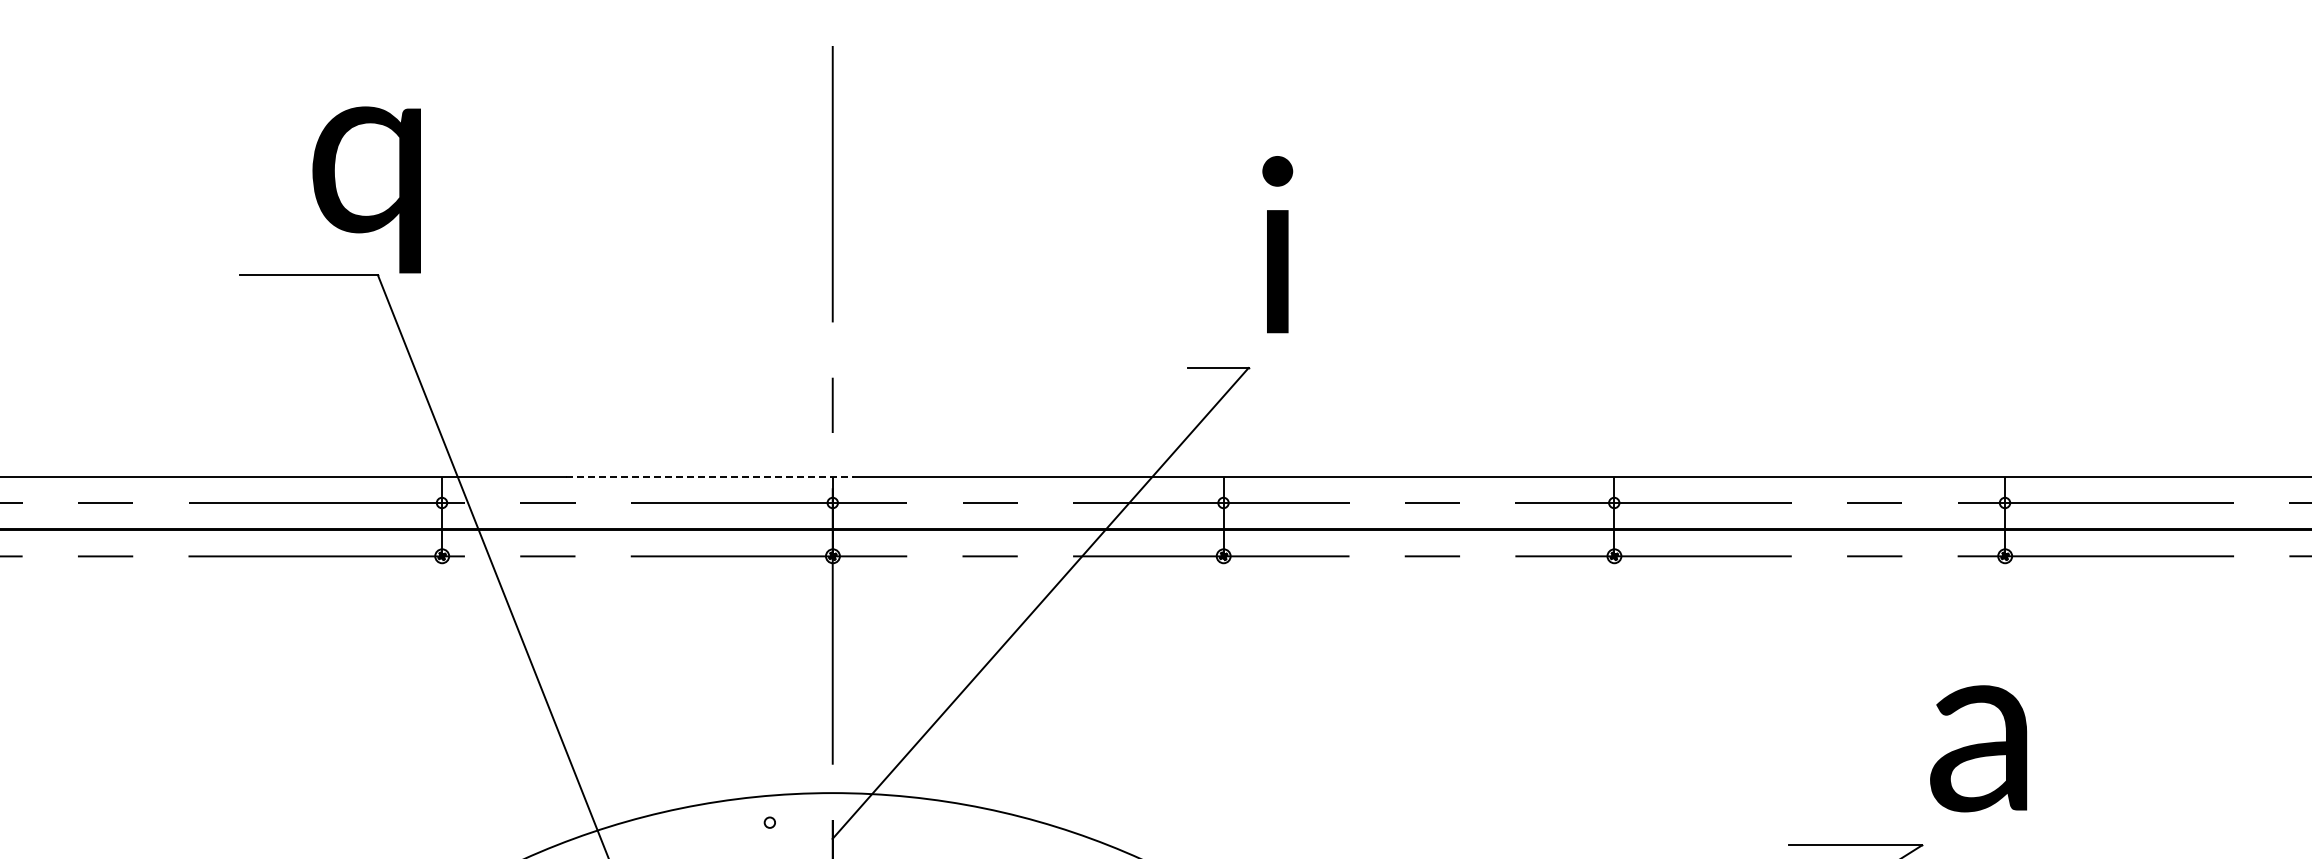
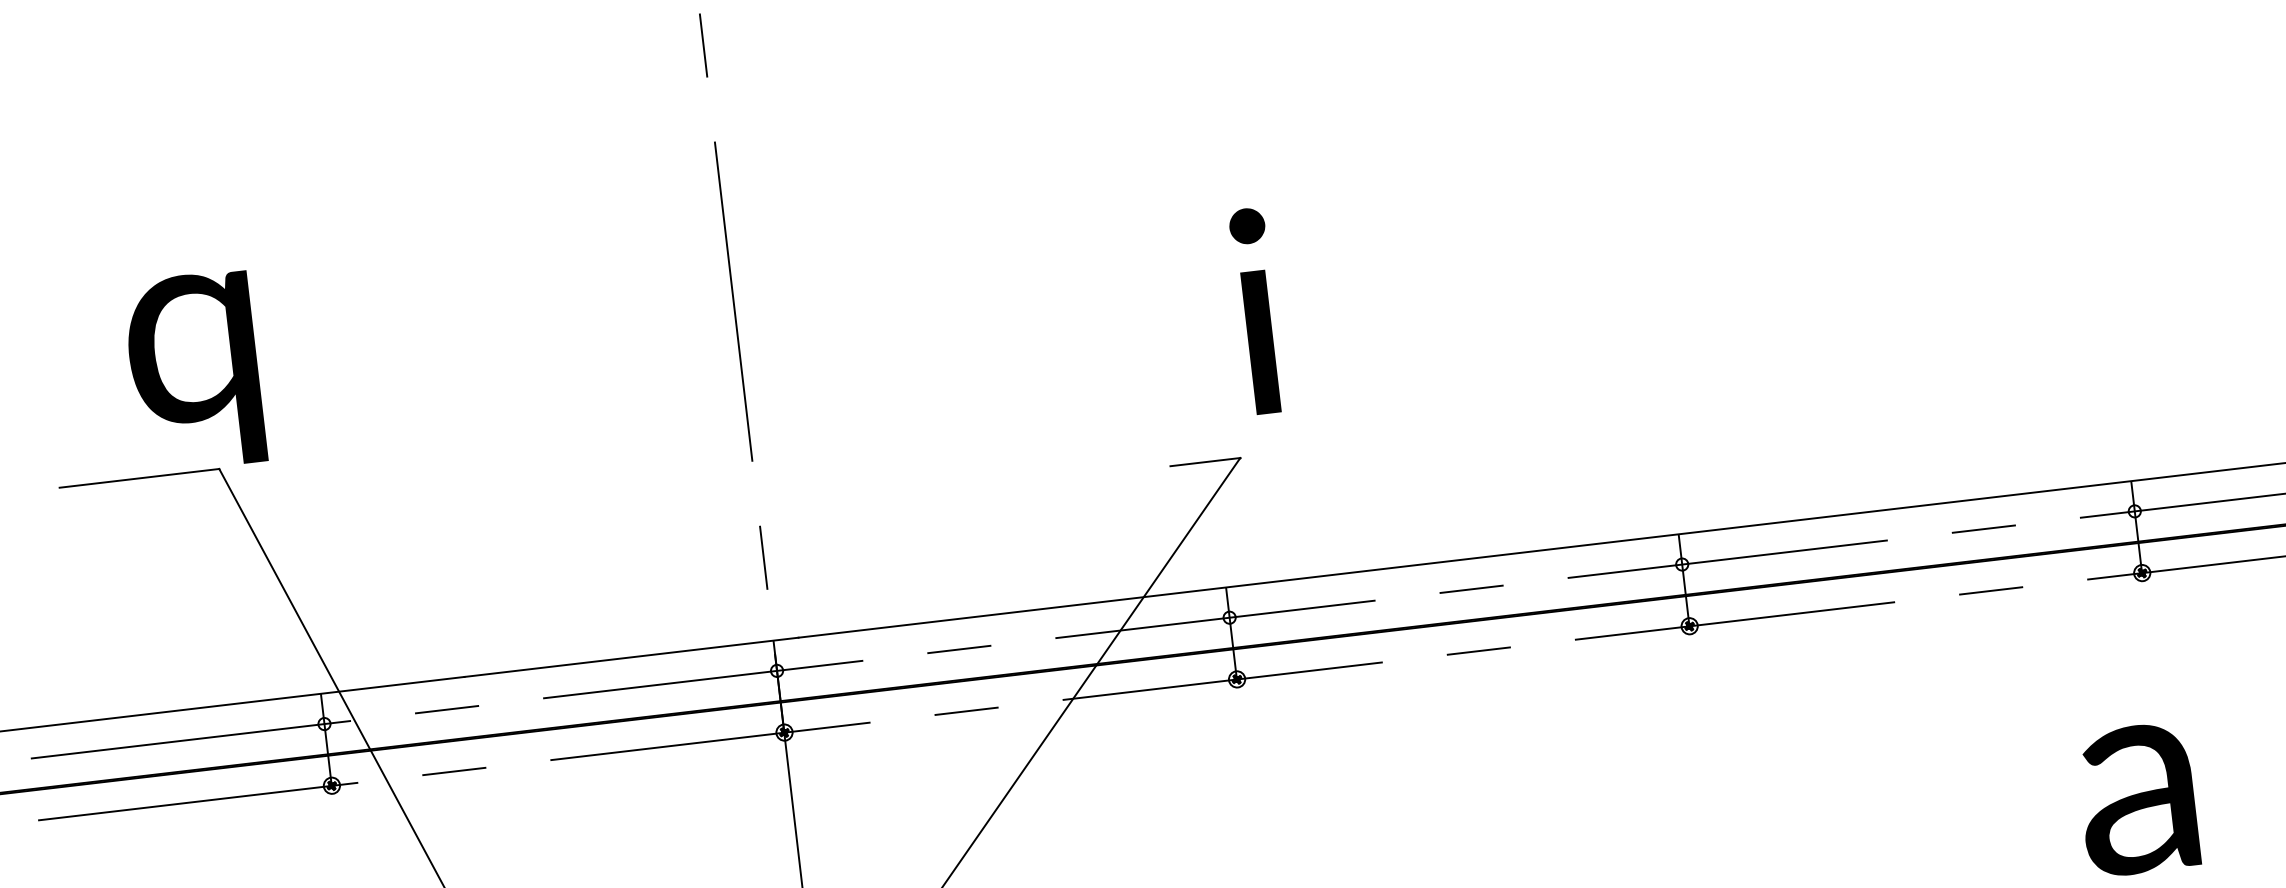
line: (710, 476) -> (631, 656), dashed -> solid

